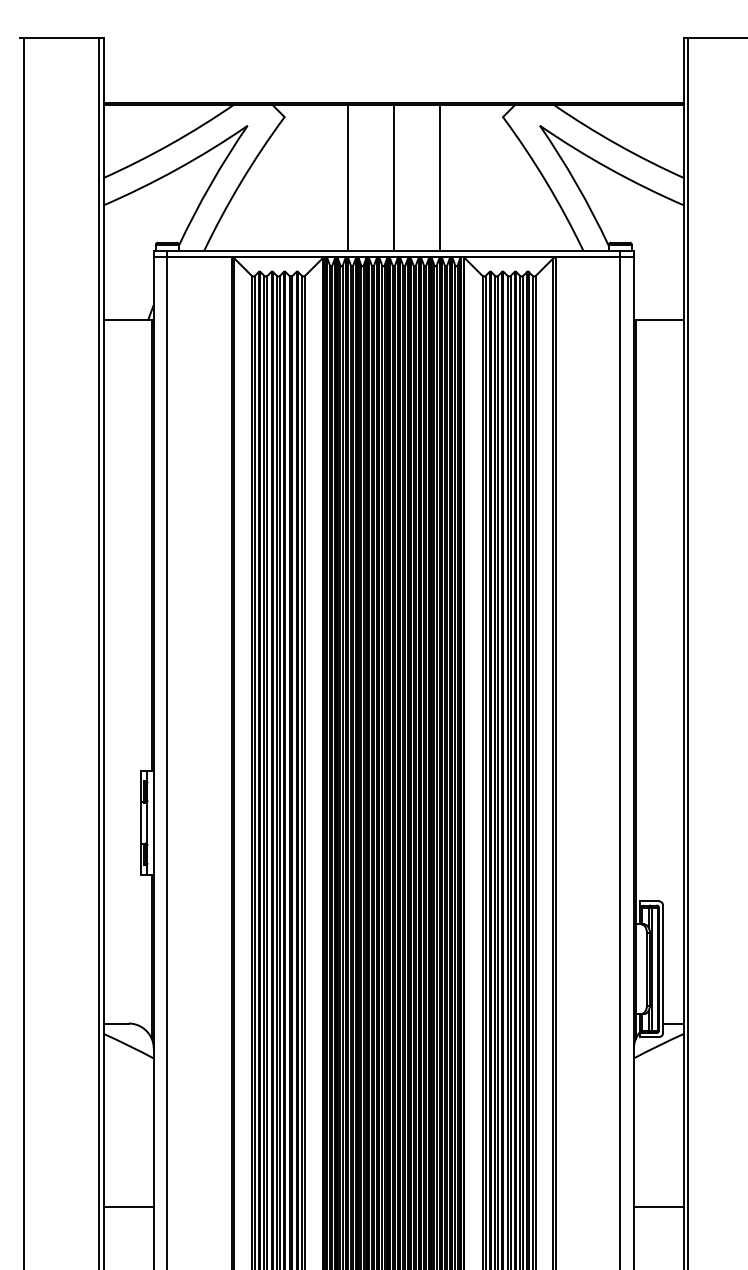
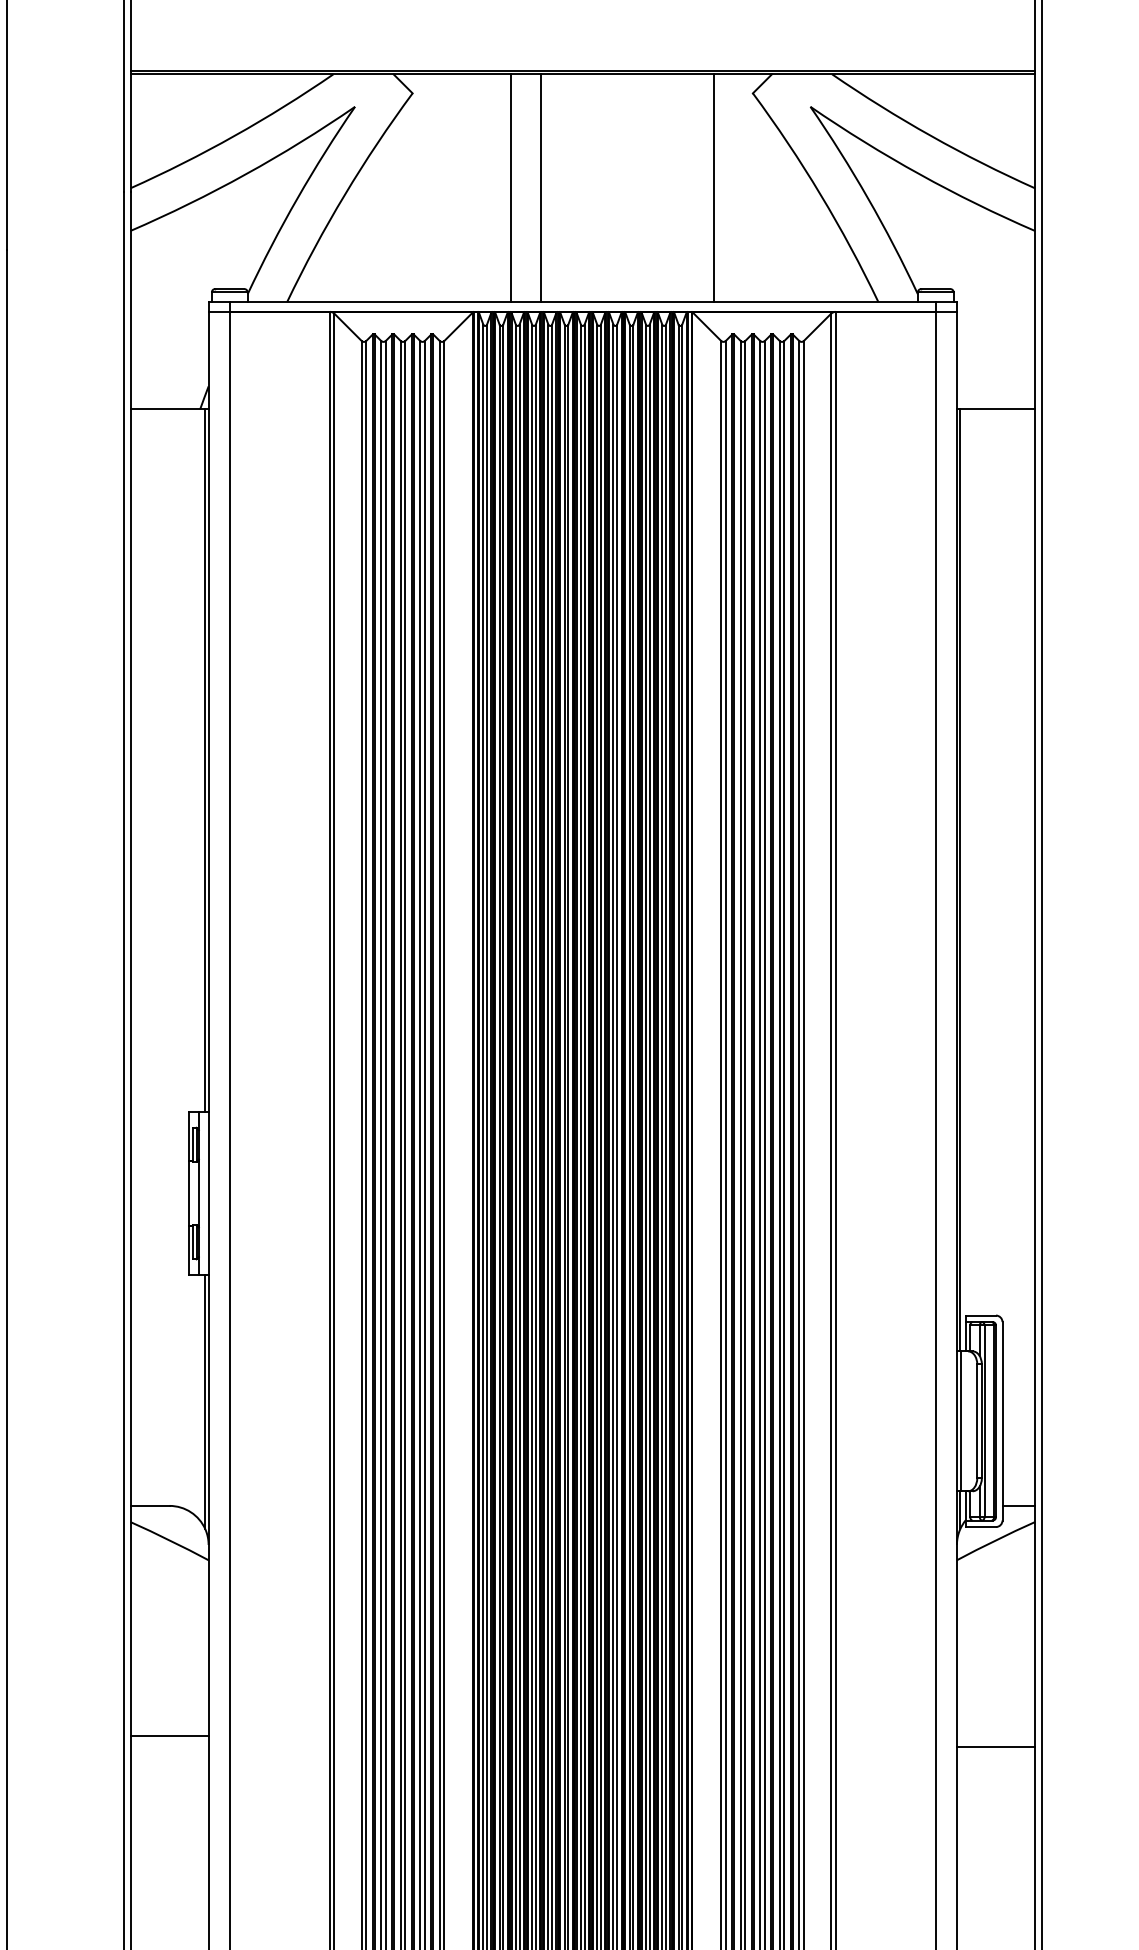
line: (393, 177) -> (540, 187), moved
line: (439, 177) -> (713, 187), moved
line: (128, 1207) -> (169, 1736), moved
line: (658, 1207) -> (995, 1747), moved

